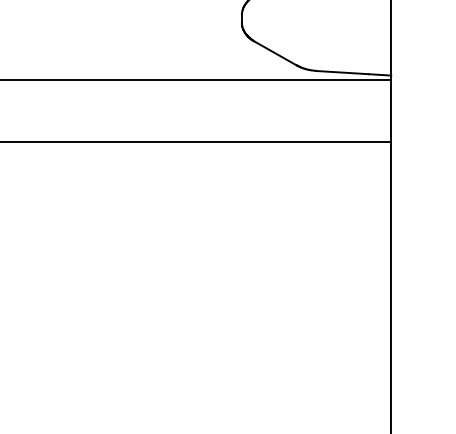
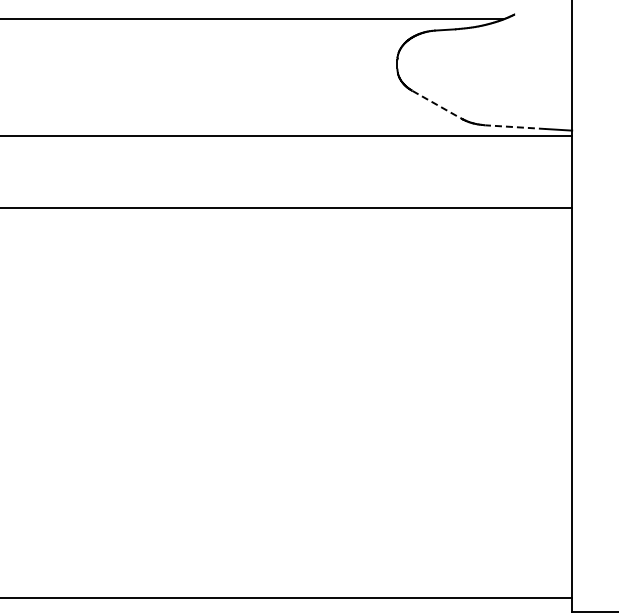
line: (275, 53) -> (436, 104), solid -> dashed
line: (342, 72) -> (515, 127), solid -> dashed

